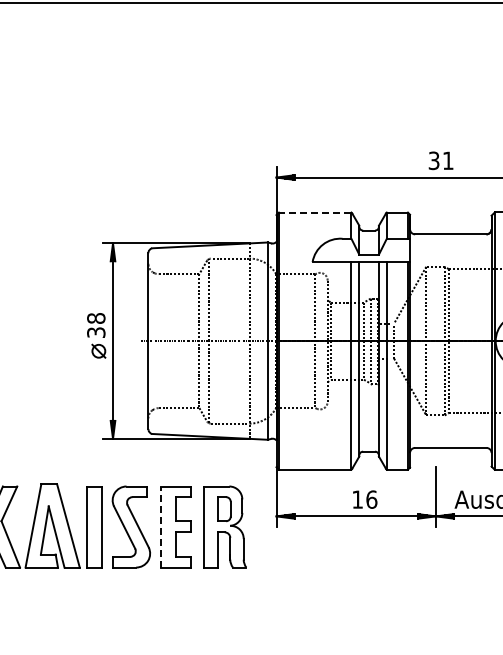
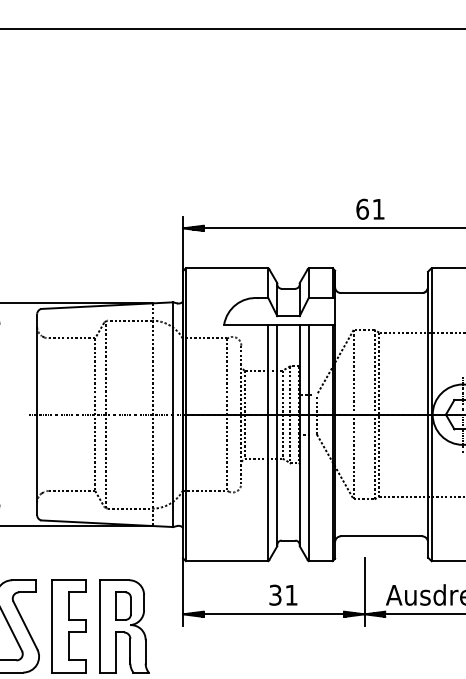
text: (433, 160) -> (361, 208), 31 -> 61
line: (314, 212) -> (226, 268), dashed -> solid
text: (364, 499) -> (283, 595), 16 -> 31
line: (161, 527) -> (52, 626), dashed -> solid

